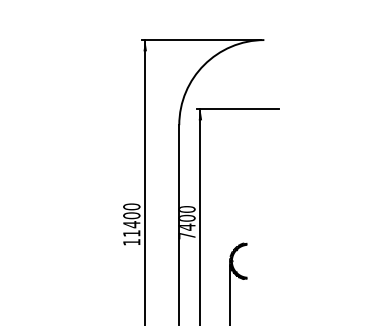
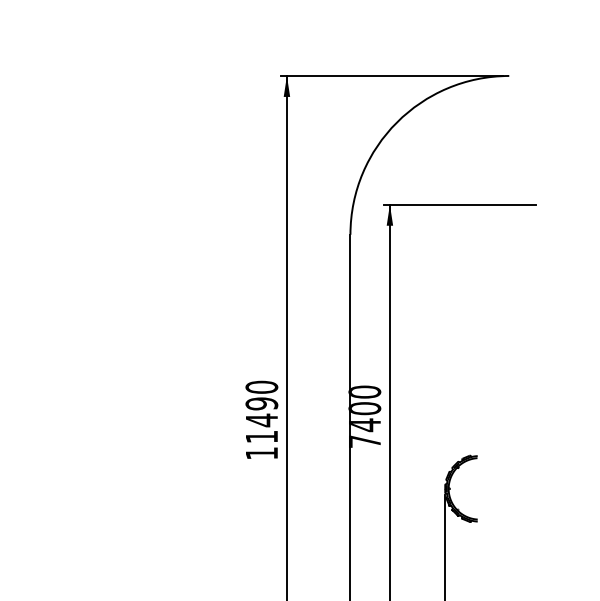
text: (131, 215) -> (261, 403), 11400 -> 11490

